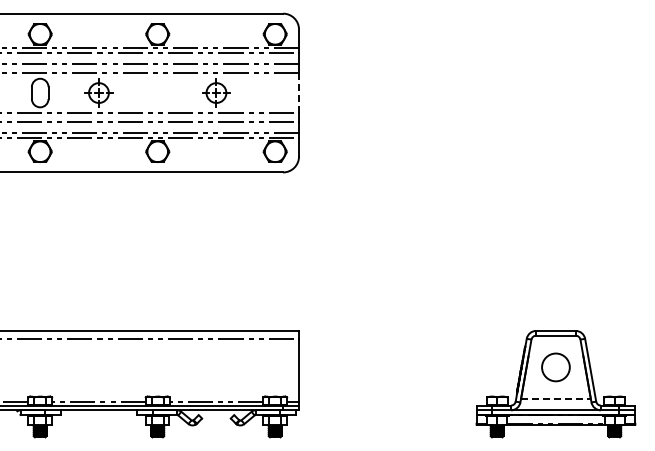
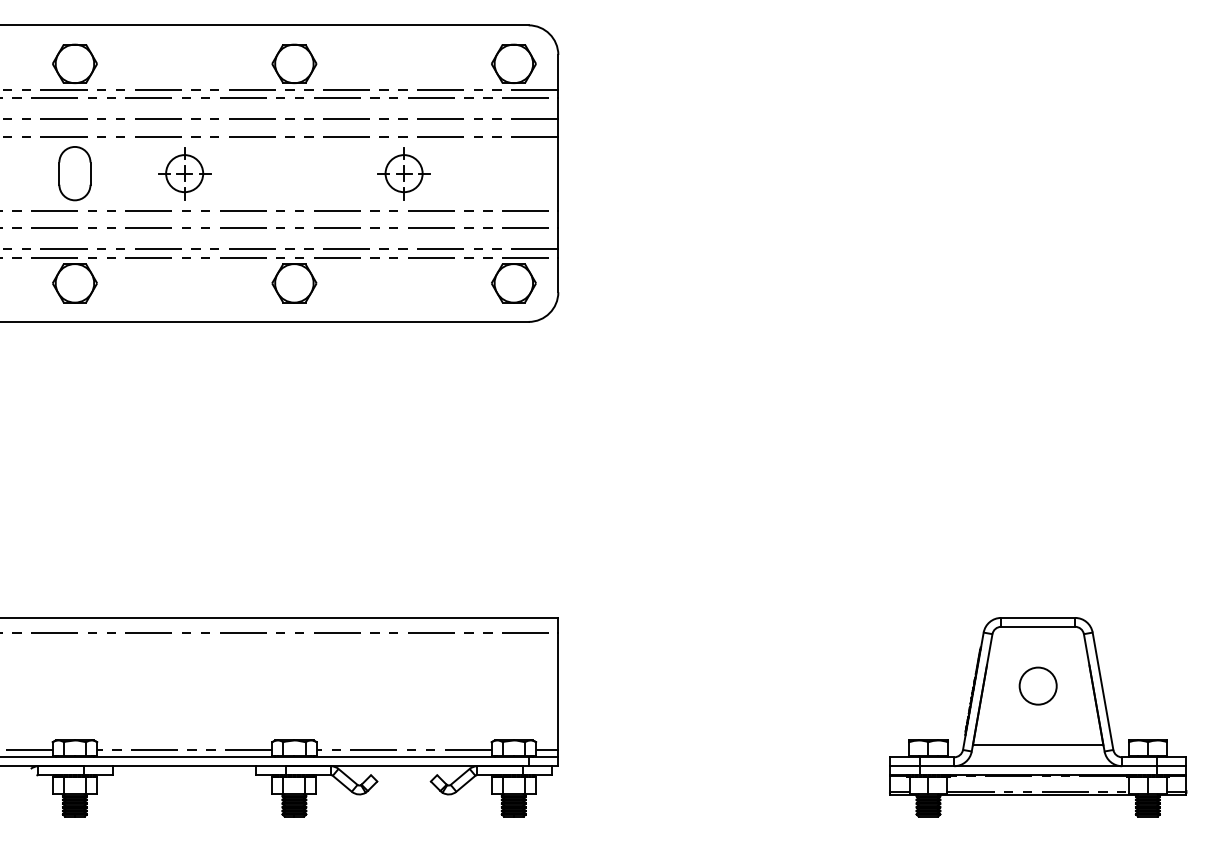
line: (299, 93) -> (559, 174), dashed -> solid
circle: (555, 367) -> (1037, 686), size x0.71
line: (555, 399) -> (1037, 745), dashed -> solid

